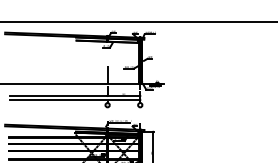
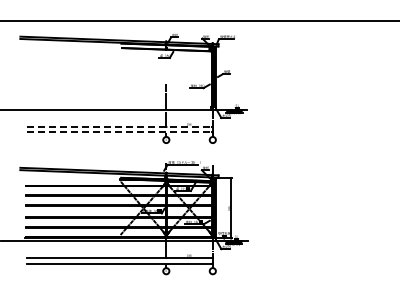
line: (74, 95) -> (119, 126), solid -> dashed
line: (74, 99) -> (119, 132), solid -> dashed

